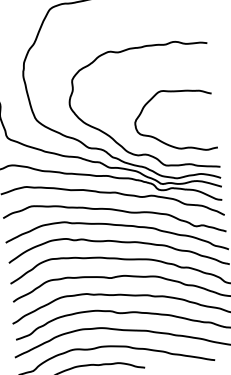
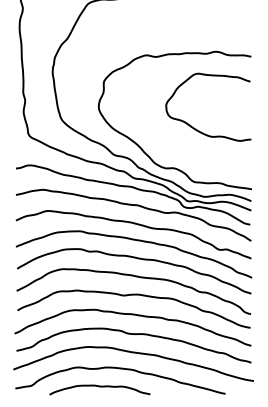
curve: (163, 141) -> (194, 127), moved

